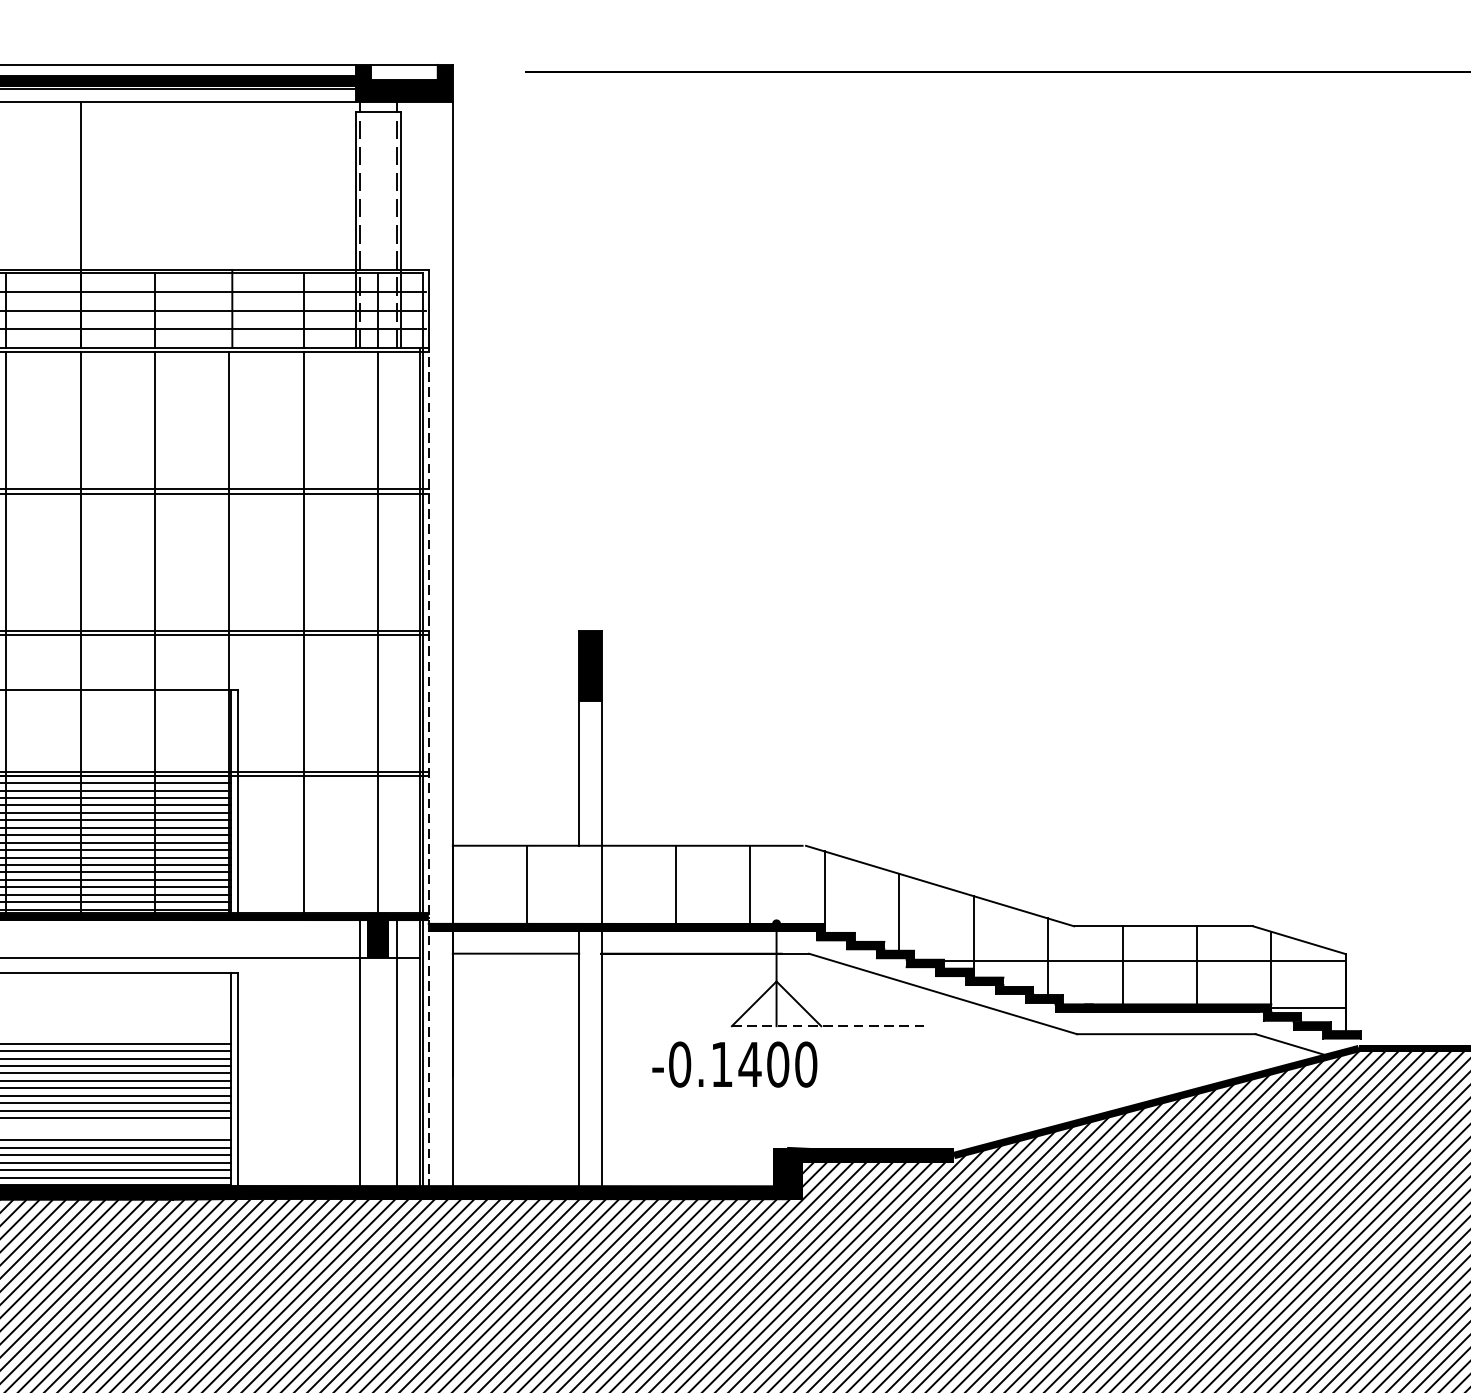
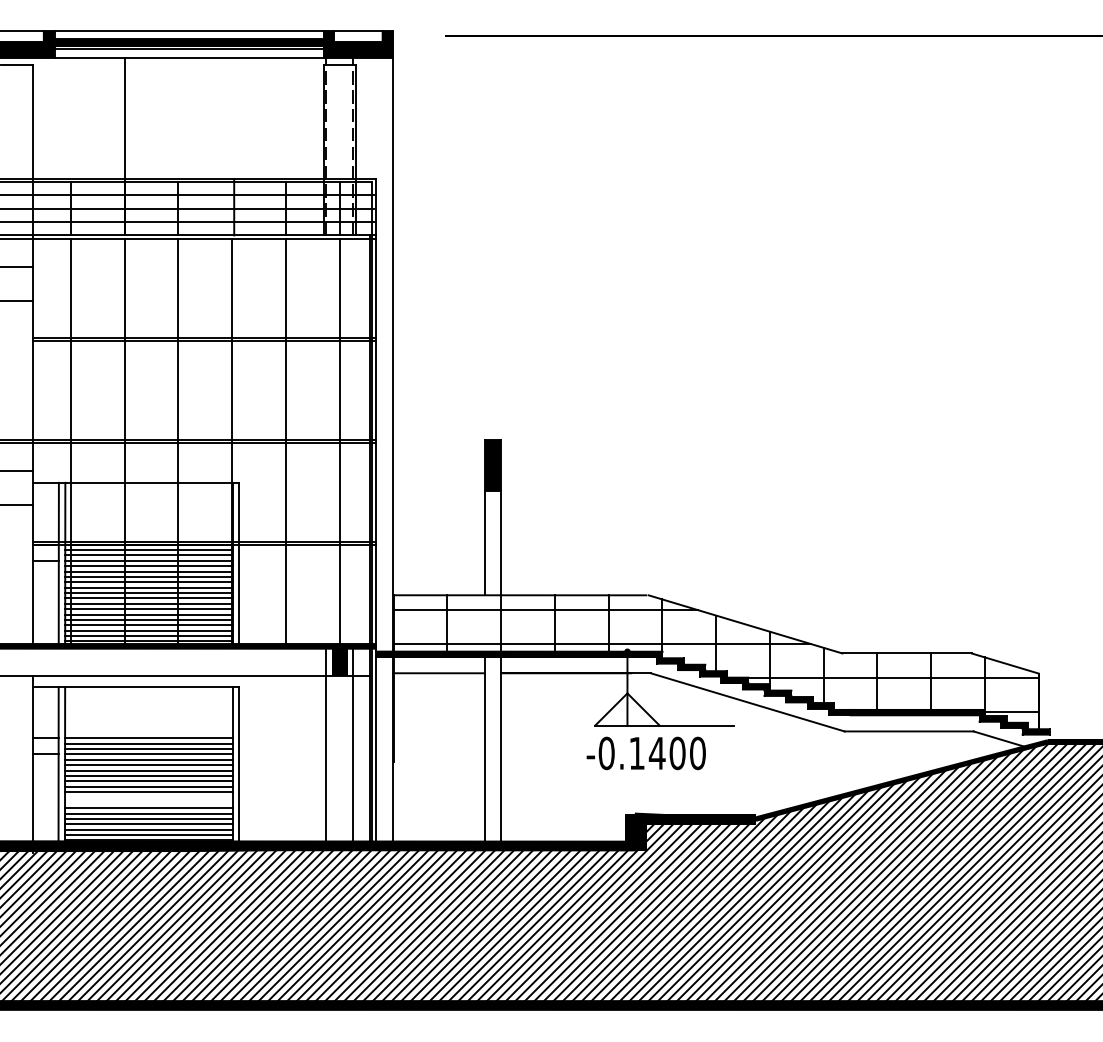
line: (429, 768) -> (376, 539), dashed -> solid
line: (663, 866) -> (545, 610), added
line: (742, 913) -> (602, 644), added
line: (829, 1025) -> (665, 725), dashed -> solid
text: (733, 1064) -> (645, 753), moved

